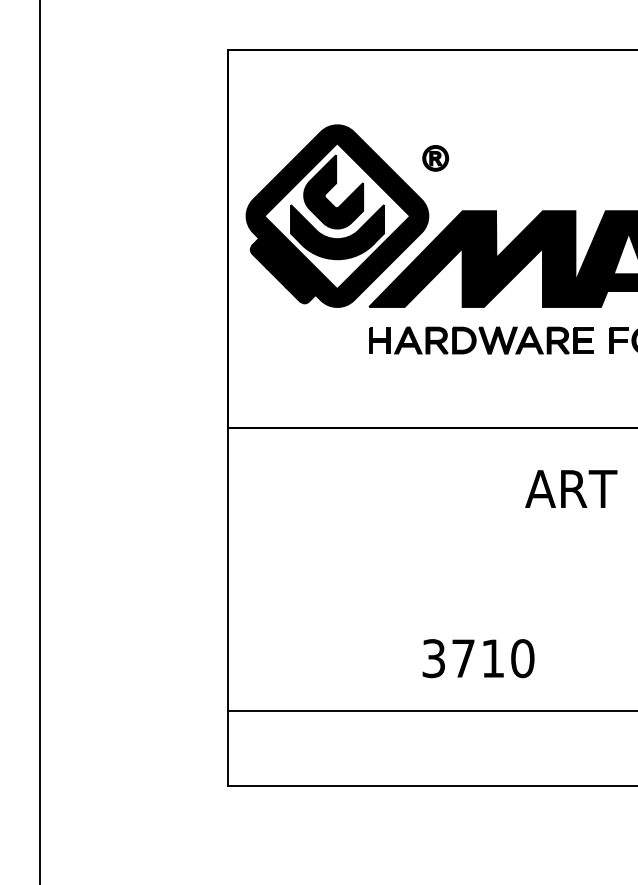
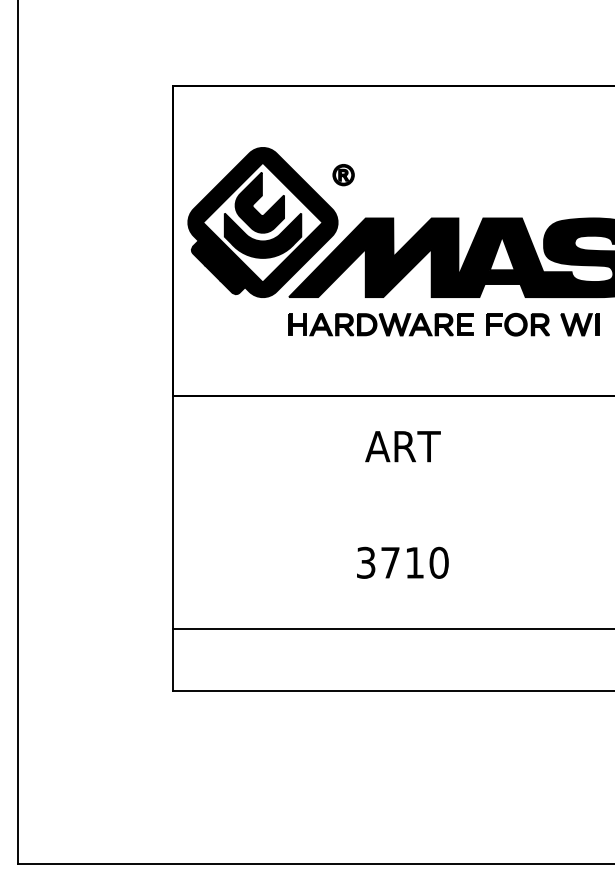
text: (570, 488) -> (402, 446), moved
text: (478, 658) -> (402, 562), moved

